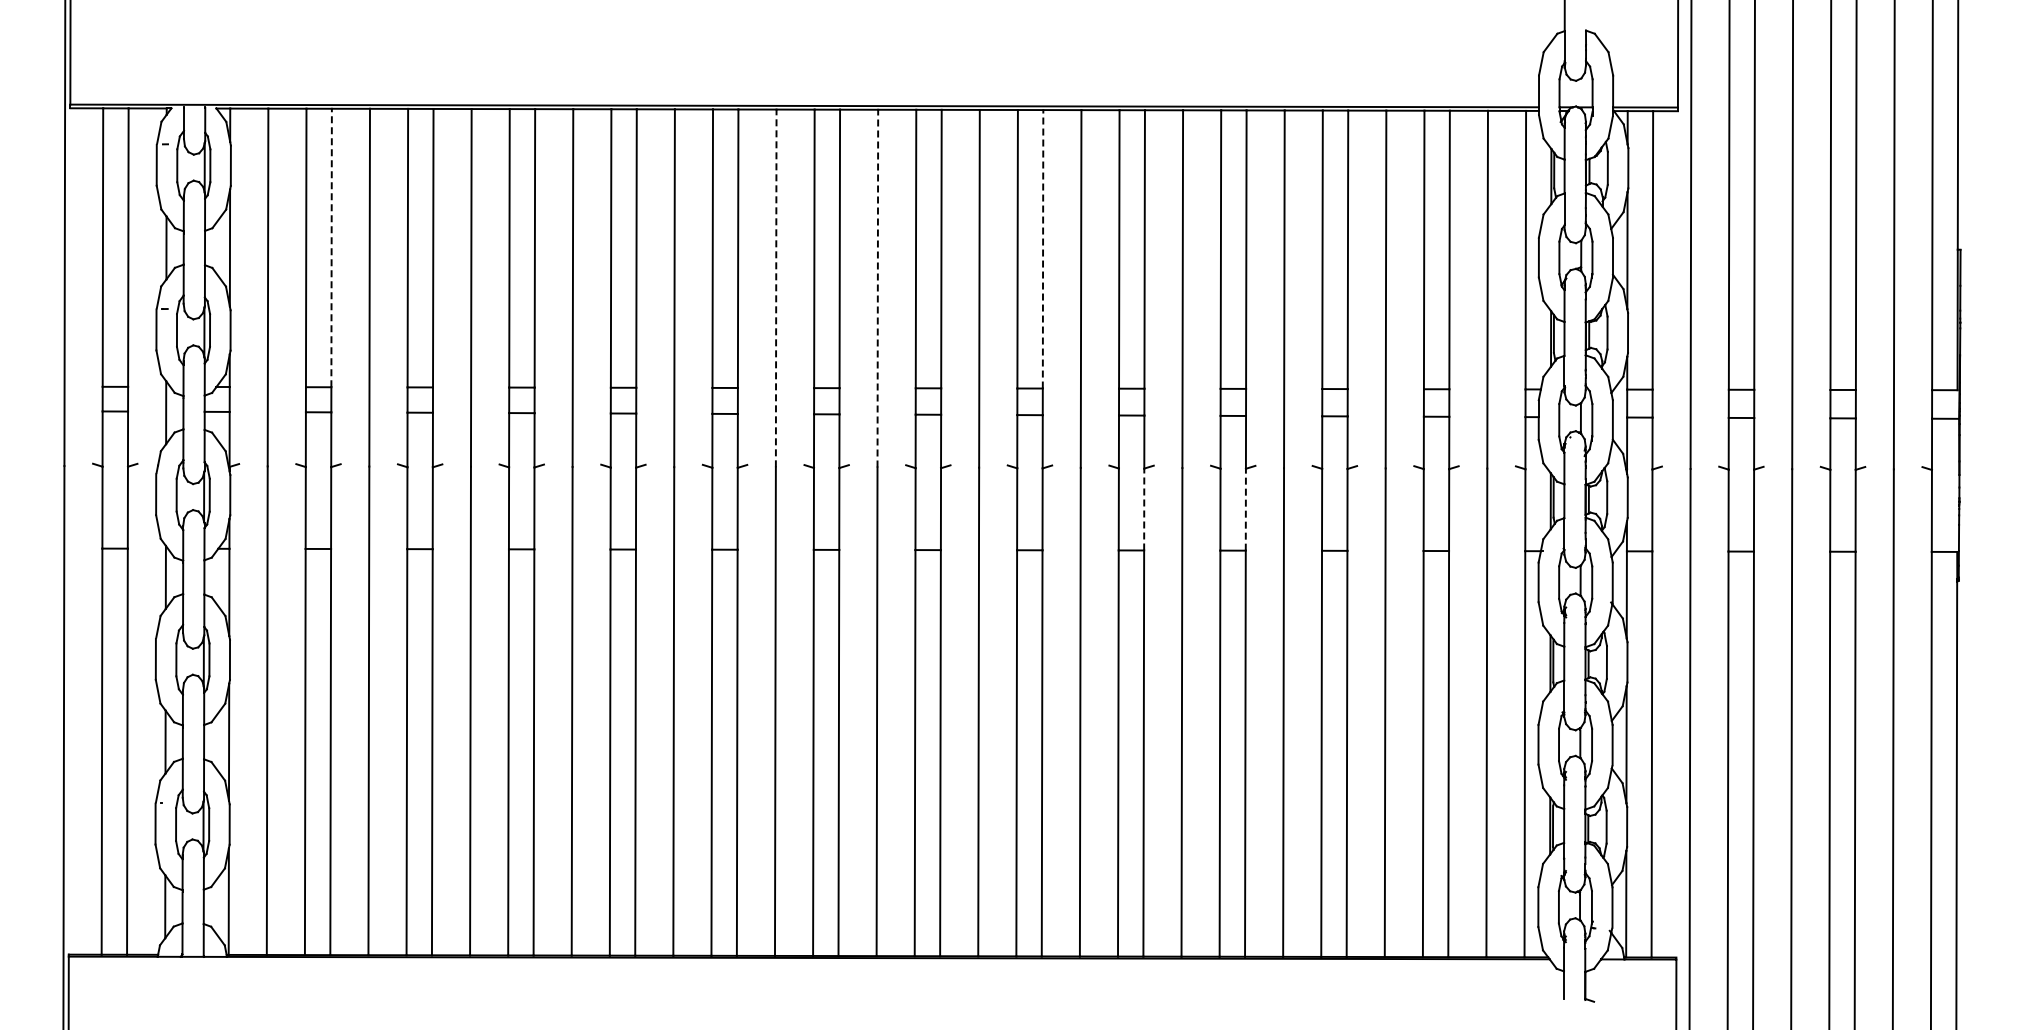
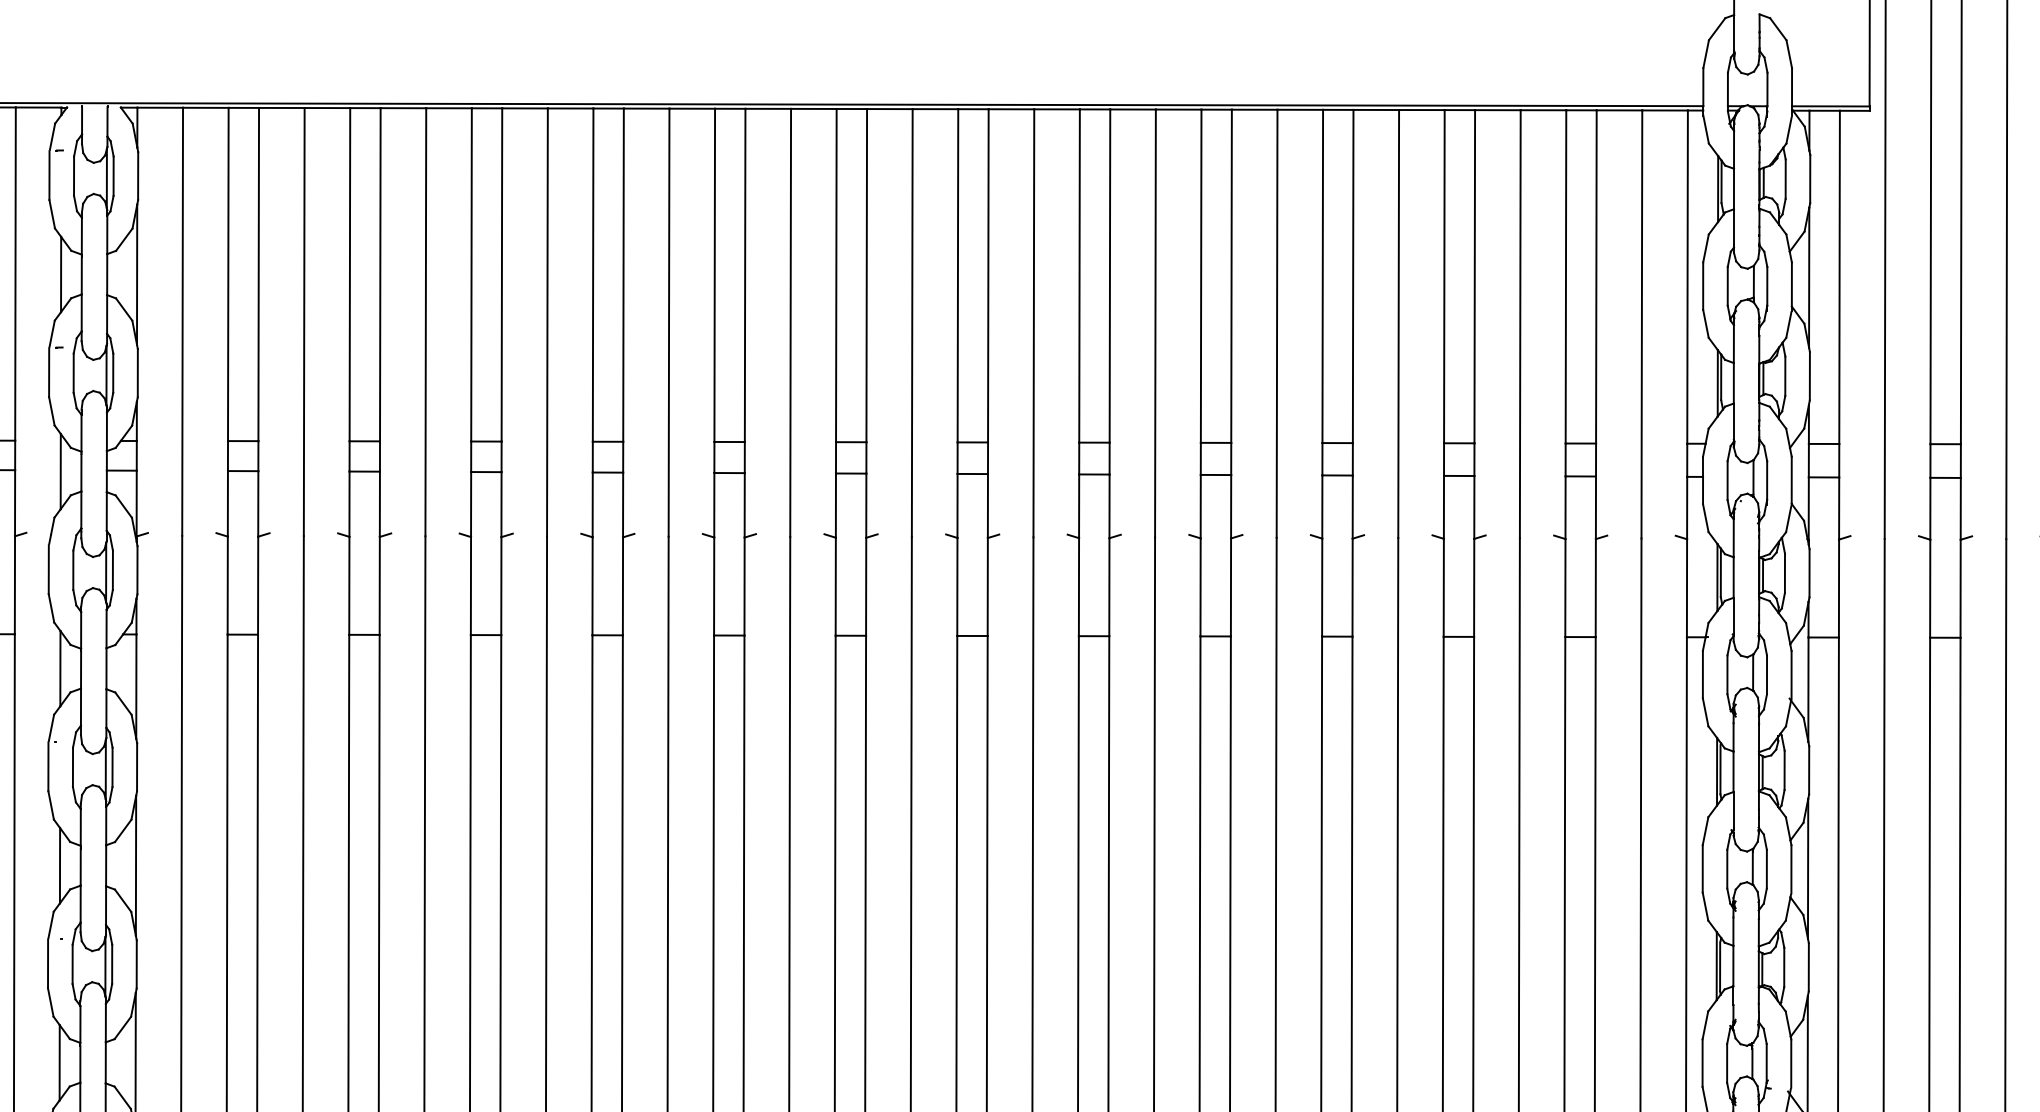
line: (331, 247) -> (258, 273), dashed -> solid
line: (1043, 248) -> (1110, 275), dashed -> solid
line: (776, 288) -> (791, 322), dashed -> solid
line: (877, 288) -> (911, 322), dashed -> solid
line: (1144, 509) -> (1231, 587), dashed -> solid
line: (1245, 509) -> (1352, 587), dashed -> solid

